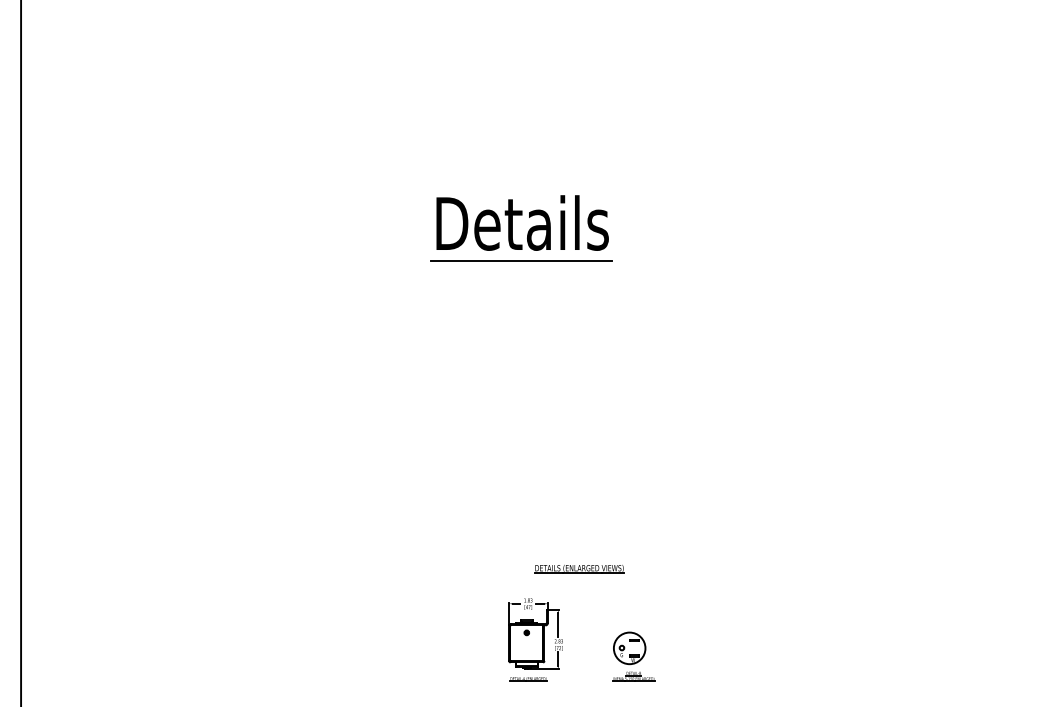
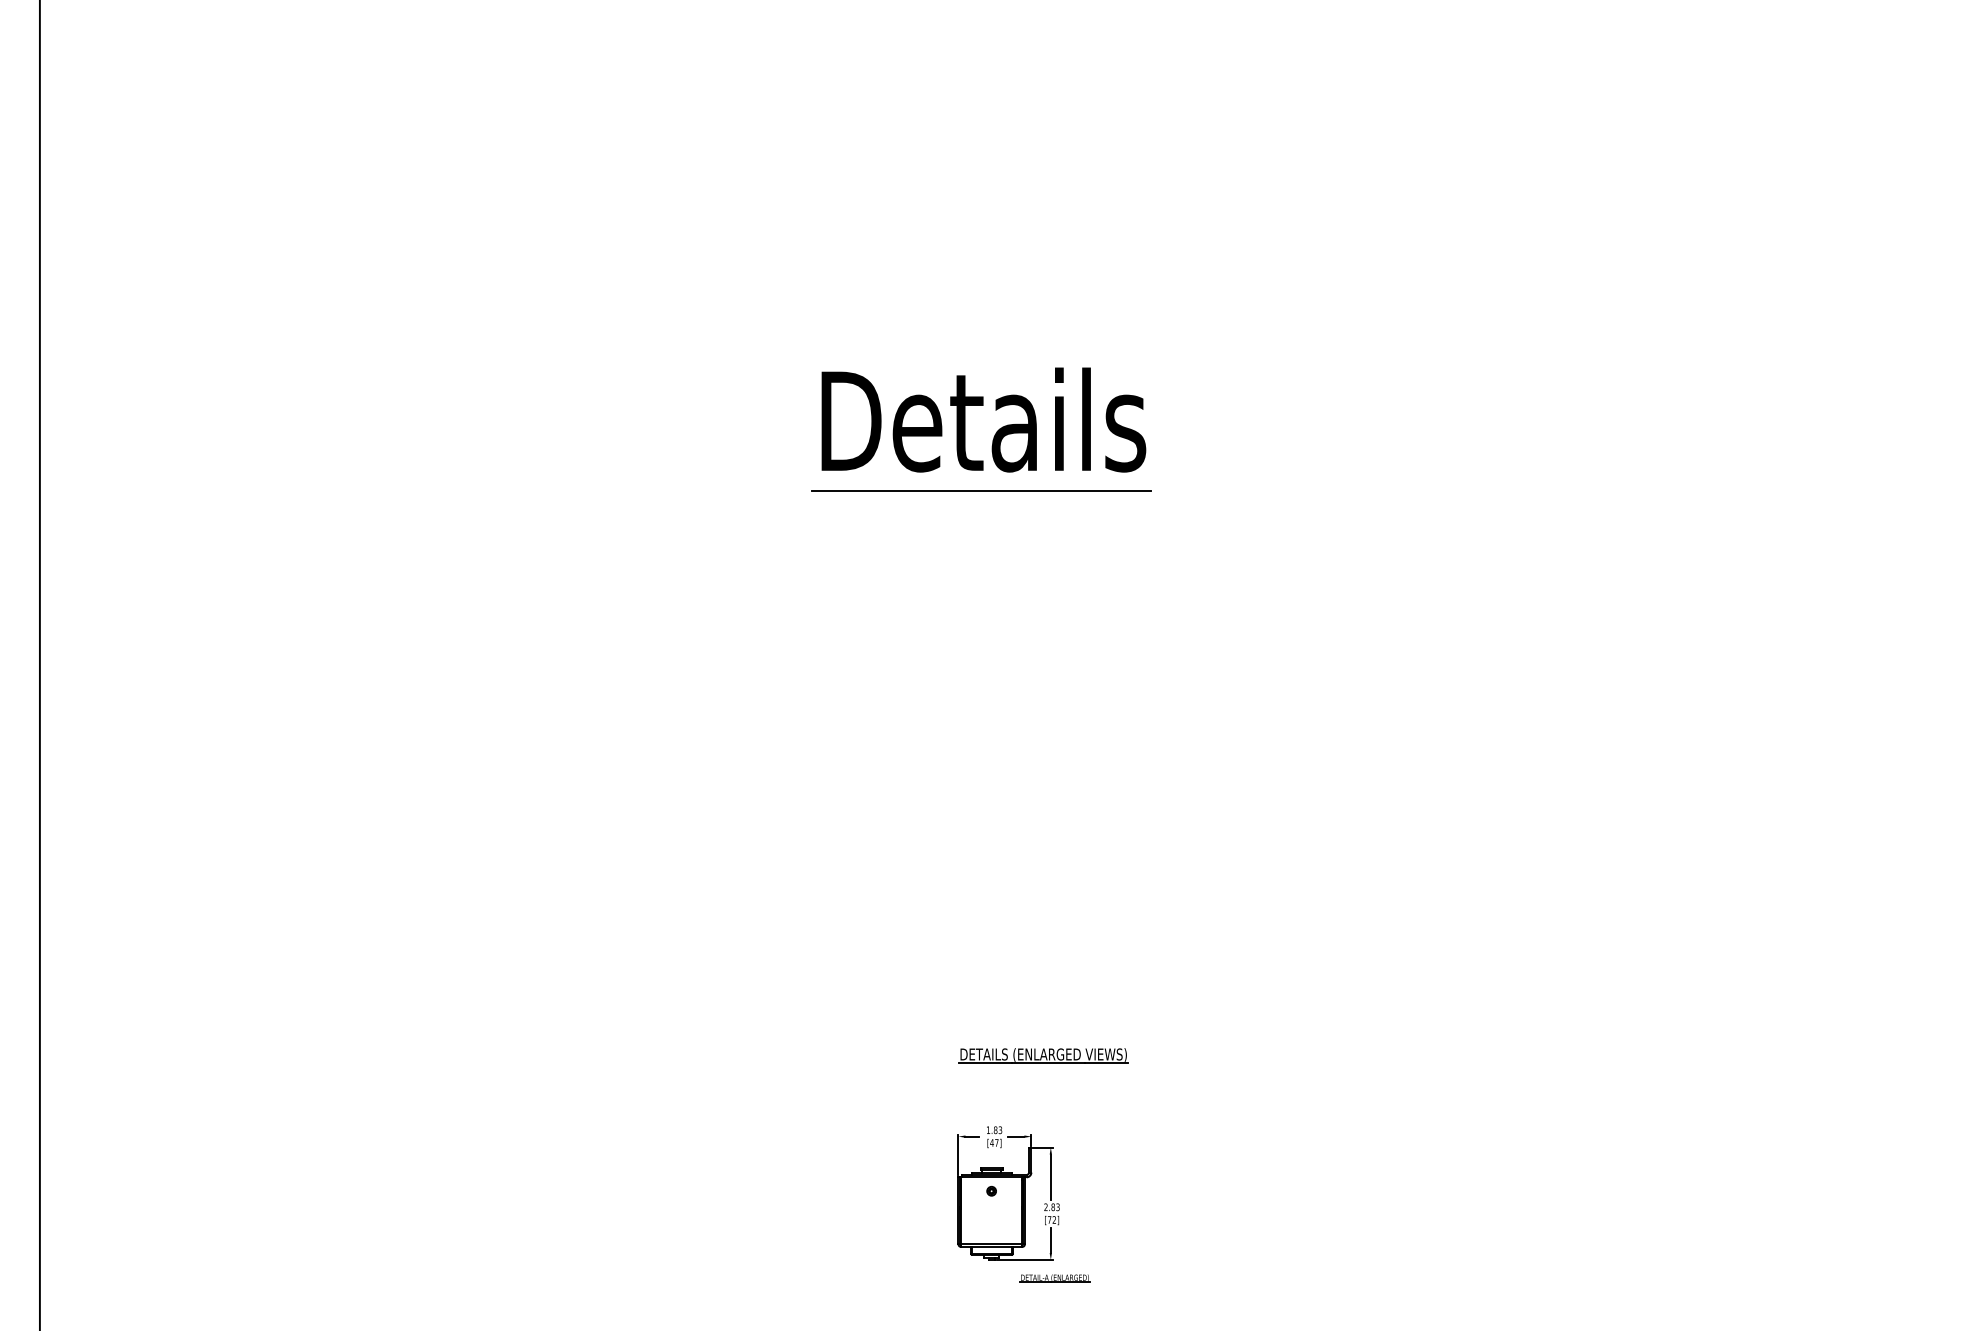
part: (579, 569) -> (1043, 1056), moved
part: (633, 656) -> (1192, 1235), removed
line: (528, 679) -> (1055, 1278), moved

